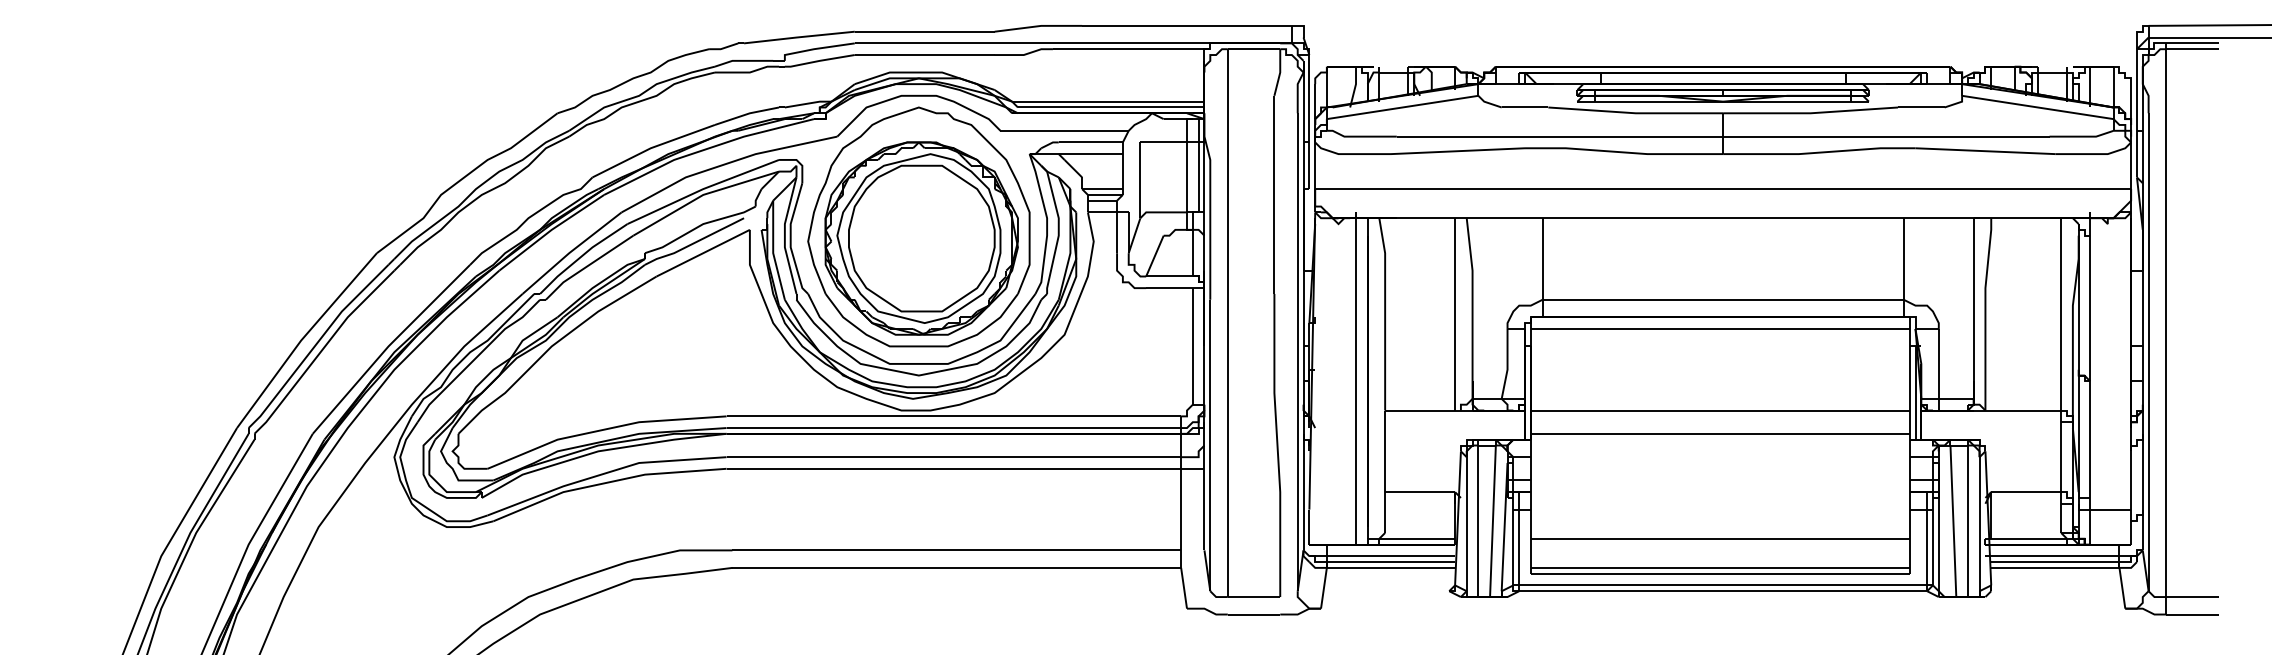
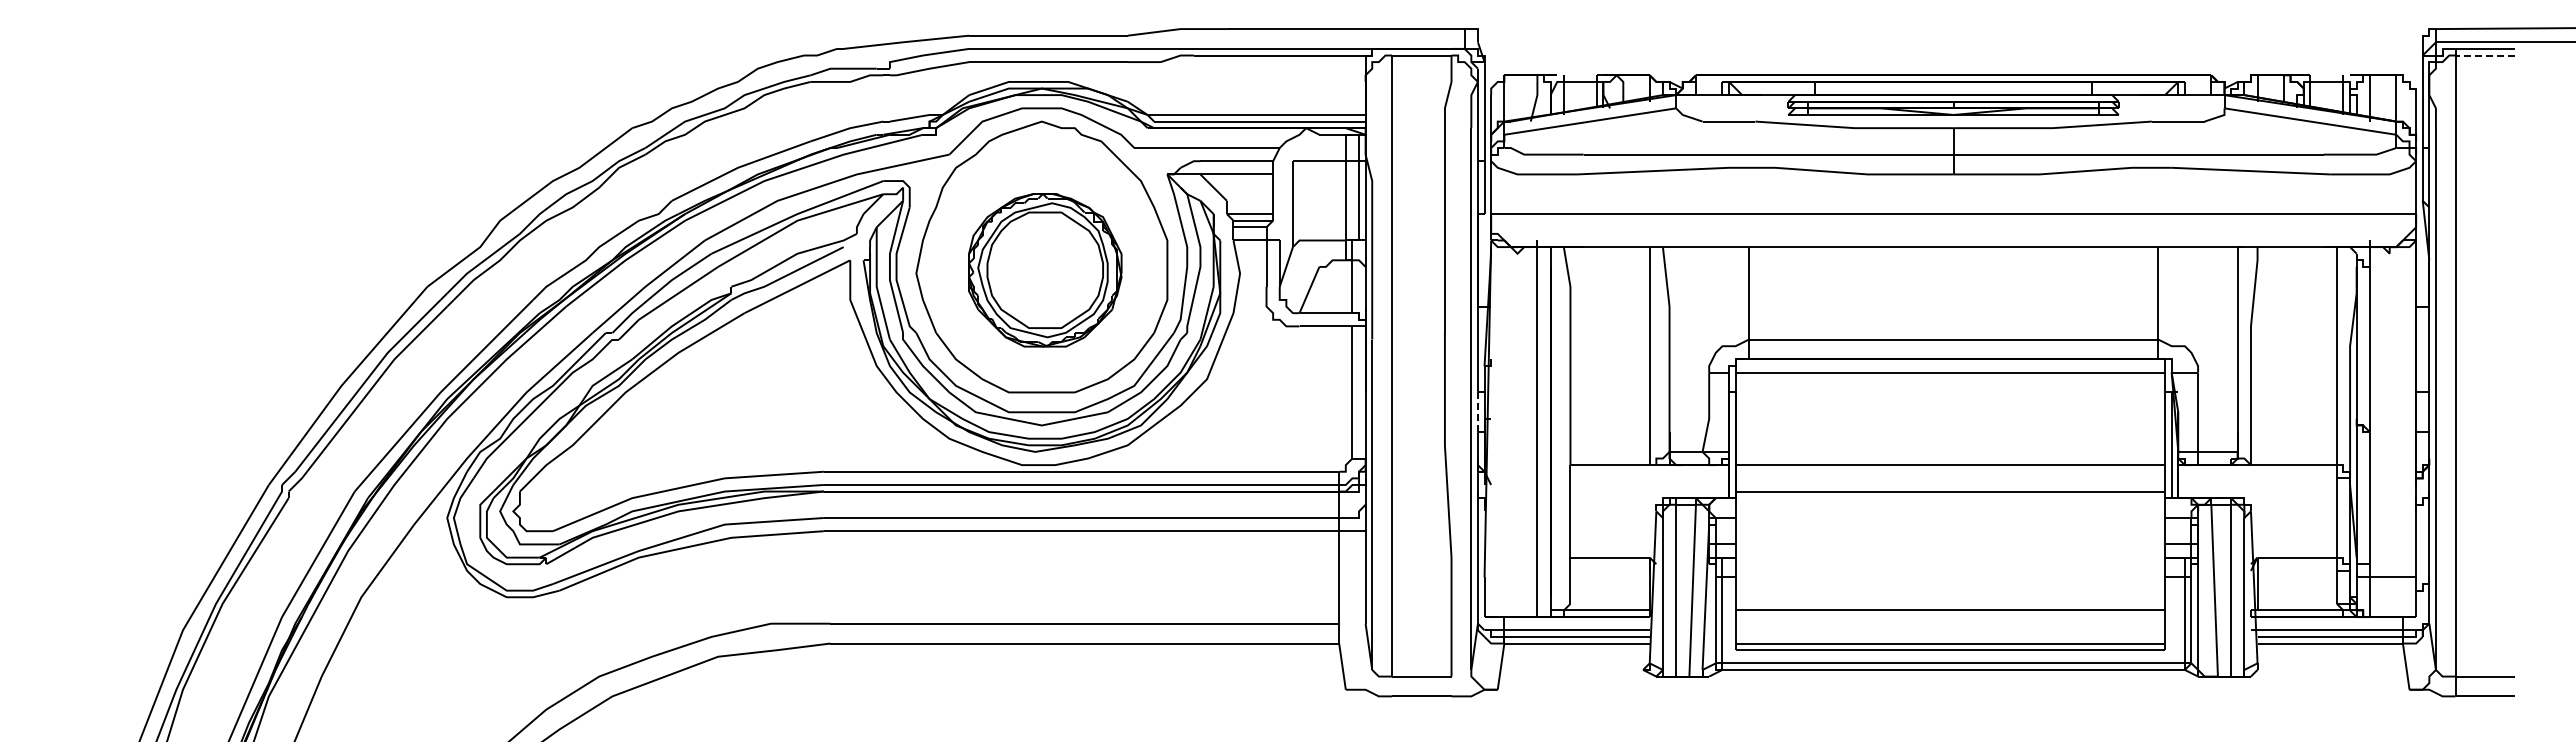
line: (2192, 49) -> (2485, 55), solid -> dashed
part: (922, 238) -> (1045, 270), size x0.7
line: (1303, 364) -> (1477, 412), solid -> dashed

